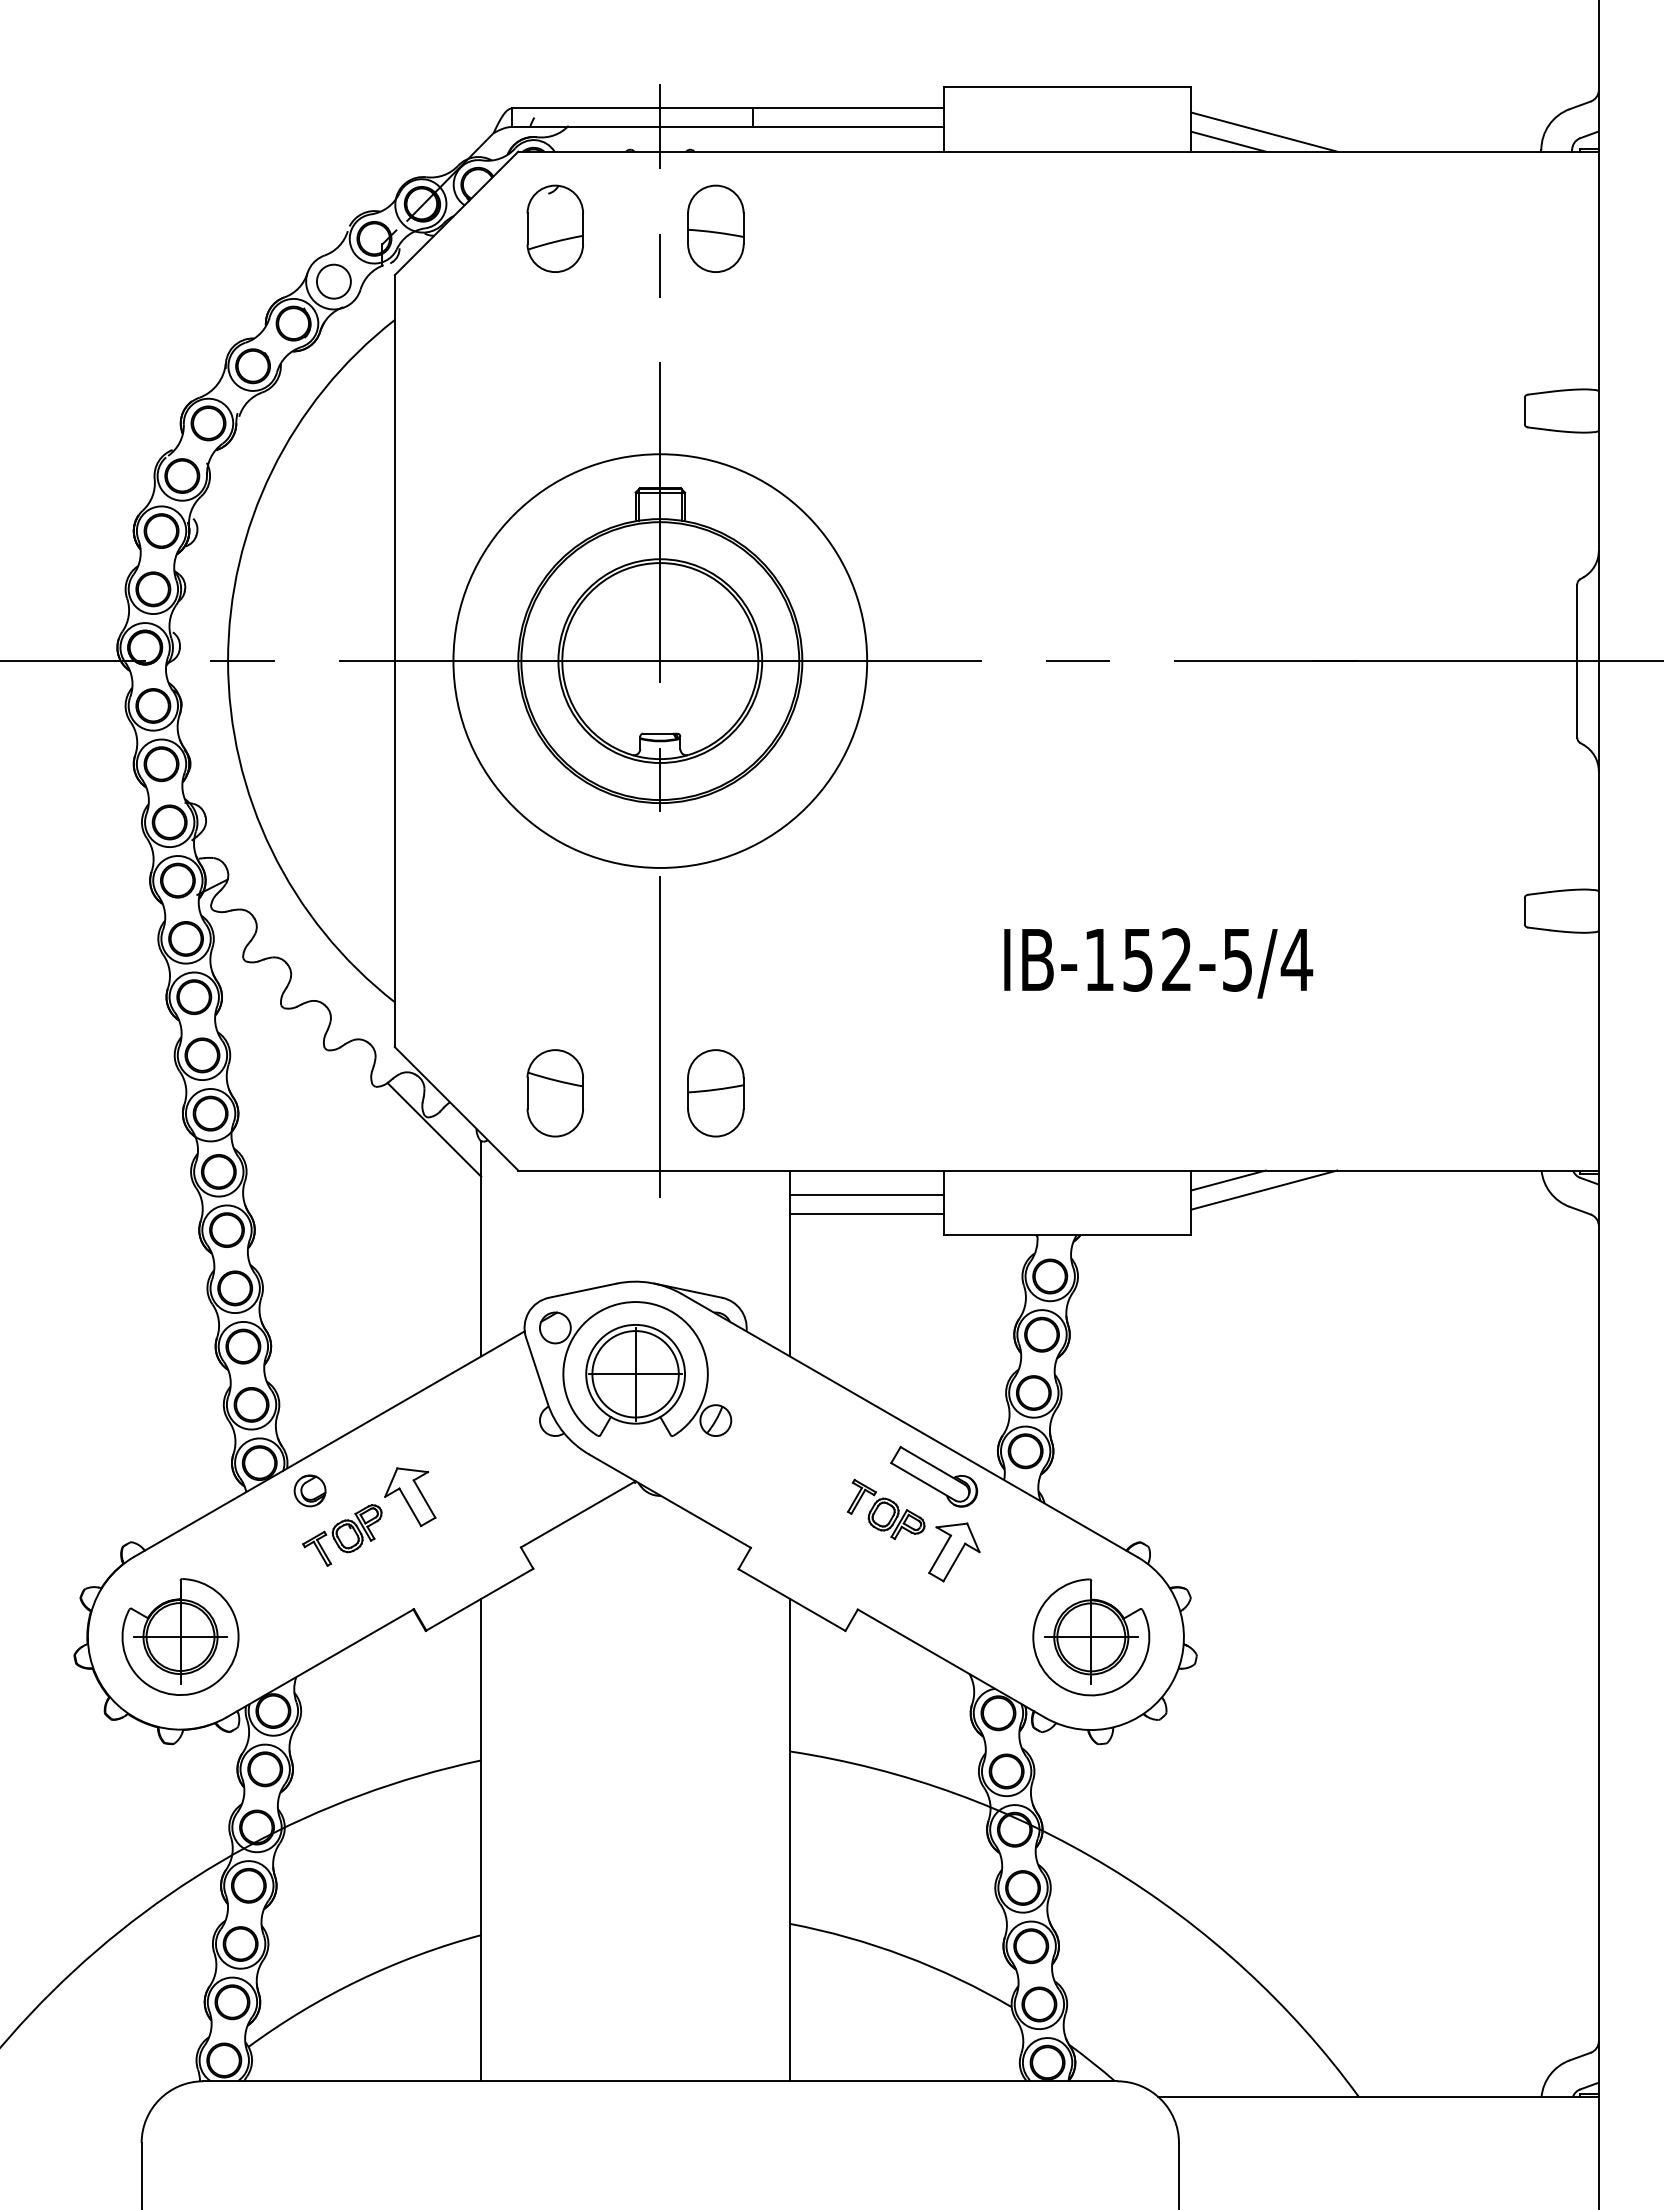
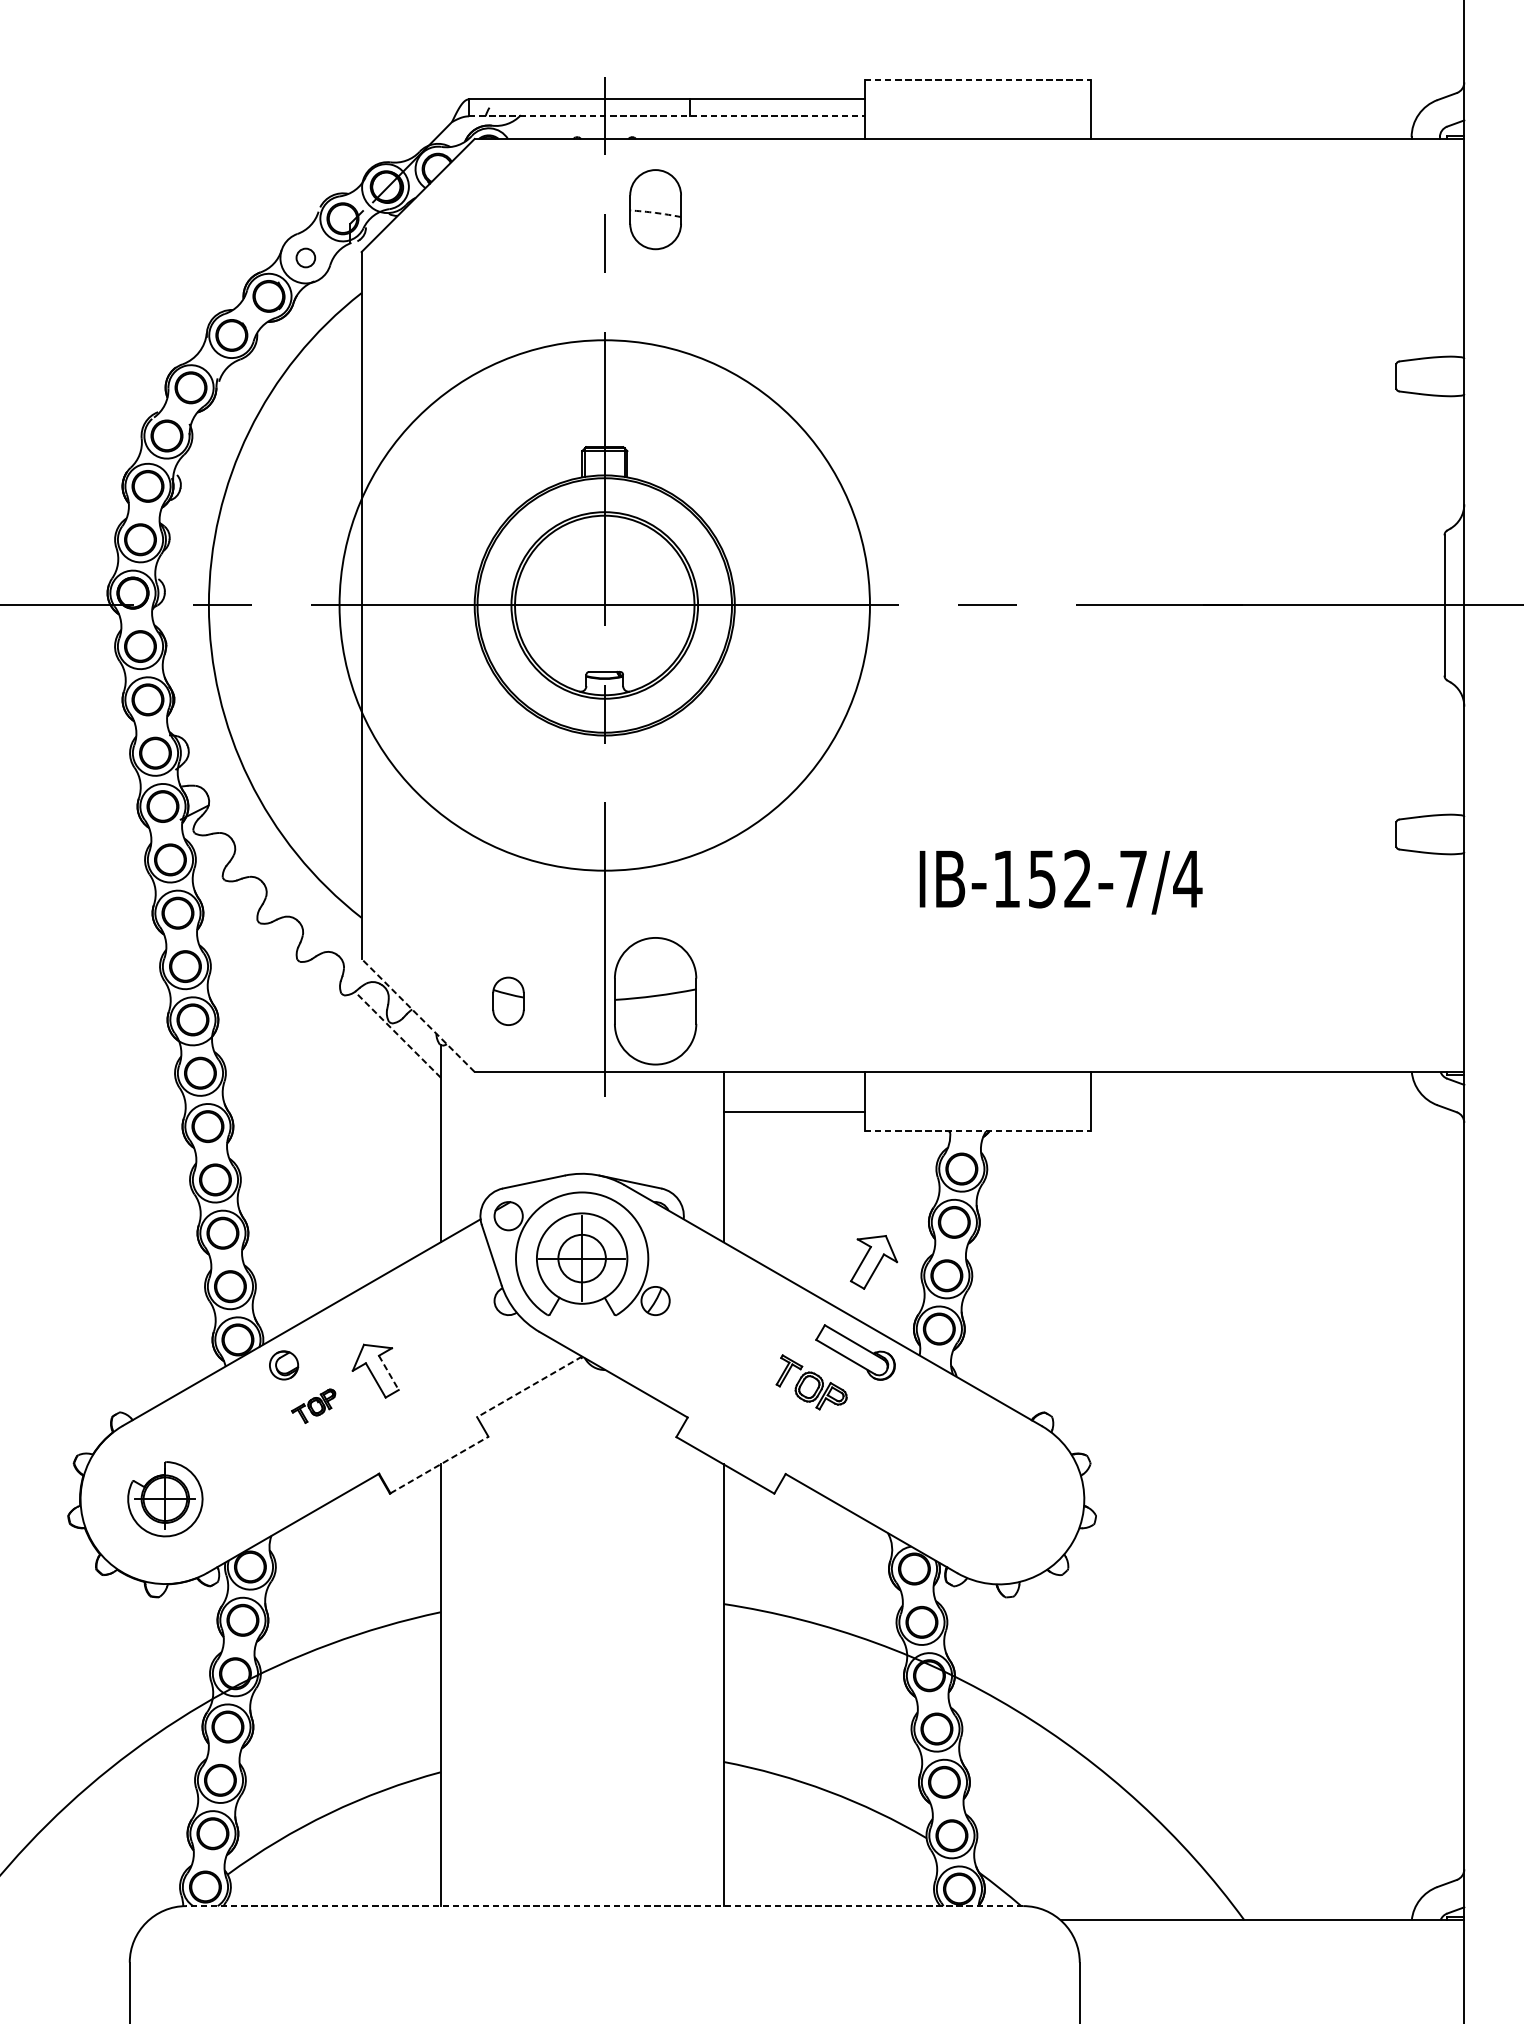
line: (1068, 86) -> (978, 79), solid -> dashed
line: (728, 127) -> (667, 116), solid -> dashed
line: (1264, 131) -> (1158, 120), removed
line: (1228, 141) -> (1125, 129), removed
part: (554, 228) -> (507, 209), removed
arc: (716, 232) -> (656, 212), solid -> dashed
circle: (333, 281) -> (305, 257), size x0.6
circle: (660, 660) -> (604, 604), size x1.4
text: (1237, 960) -> (1133, 879), IB-152-5/4 -> IB-152-7/4
part: (554, 1093) -> (507, 1001), size x0.6
part: (715, 1093) -> (655, 1001), size x1.6
line: (456, 1108) -> (418, 1015), solid -> dashed
line: (434, 1129) -> (397, 1034), solid -> dashed
line: (1228, 1180) -> (1125, 1081), removed
line: (1264, 1189) -> (1158, 1089), removed
line: (866, 1195) -> (793, 1094), removed
line: (1068, 1235) -> (978, 1131), solid -> dashed
circle: (635, 1374) -> (582, 1258), size x0.6
line: (424, 1499) -> (388, 1373), solid -> dashed
line: (577, 1514) -> (528, 1387), solid -> dashed
part: (342, 1535) -> (313, 1406), size x0.6
part: (954, 1552) -> (874, 1262), moved
line: (479, 1599) -> (439, 1464), solid -> dashed
part: (180, 1636) -> (165, 1498), size x0.7
part: (1091, 1637) -> (999, 1499), removed
line: (660, 2081) -> (604, 1906), solid -> dashed

